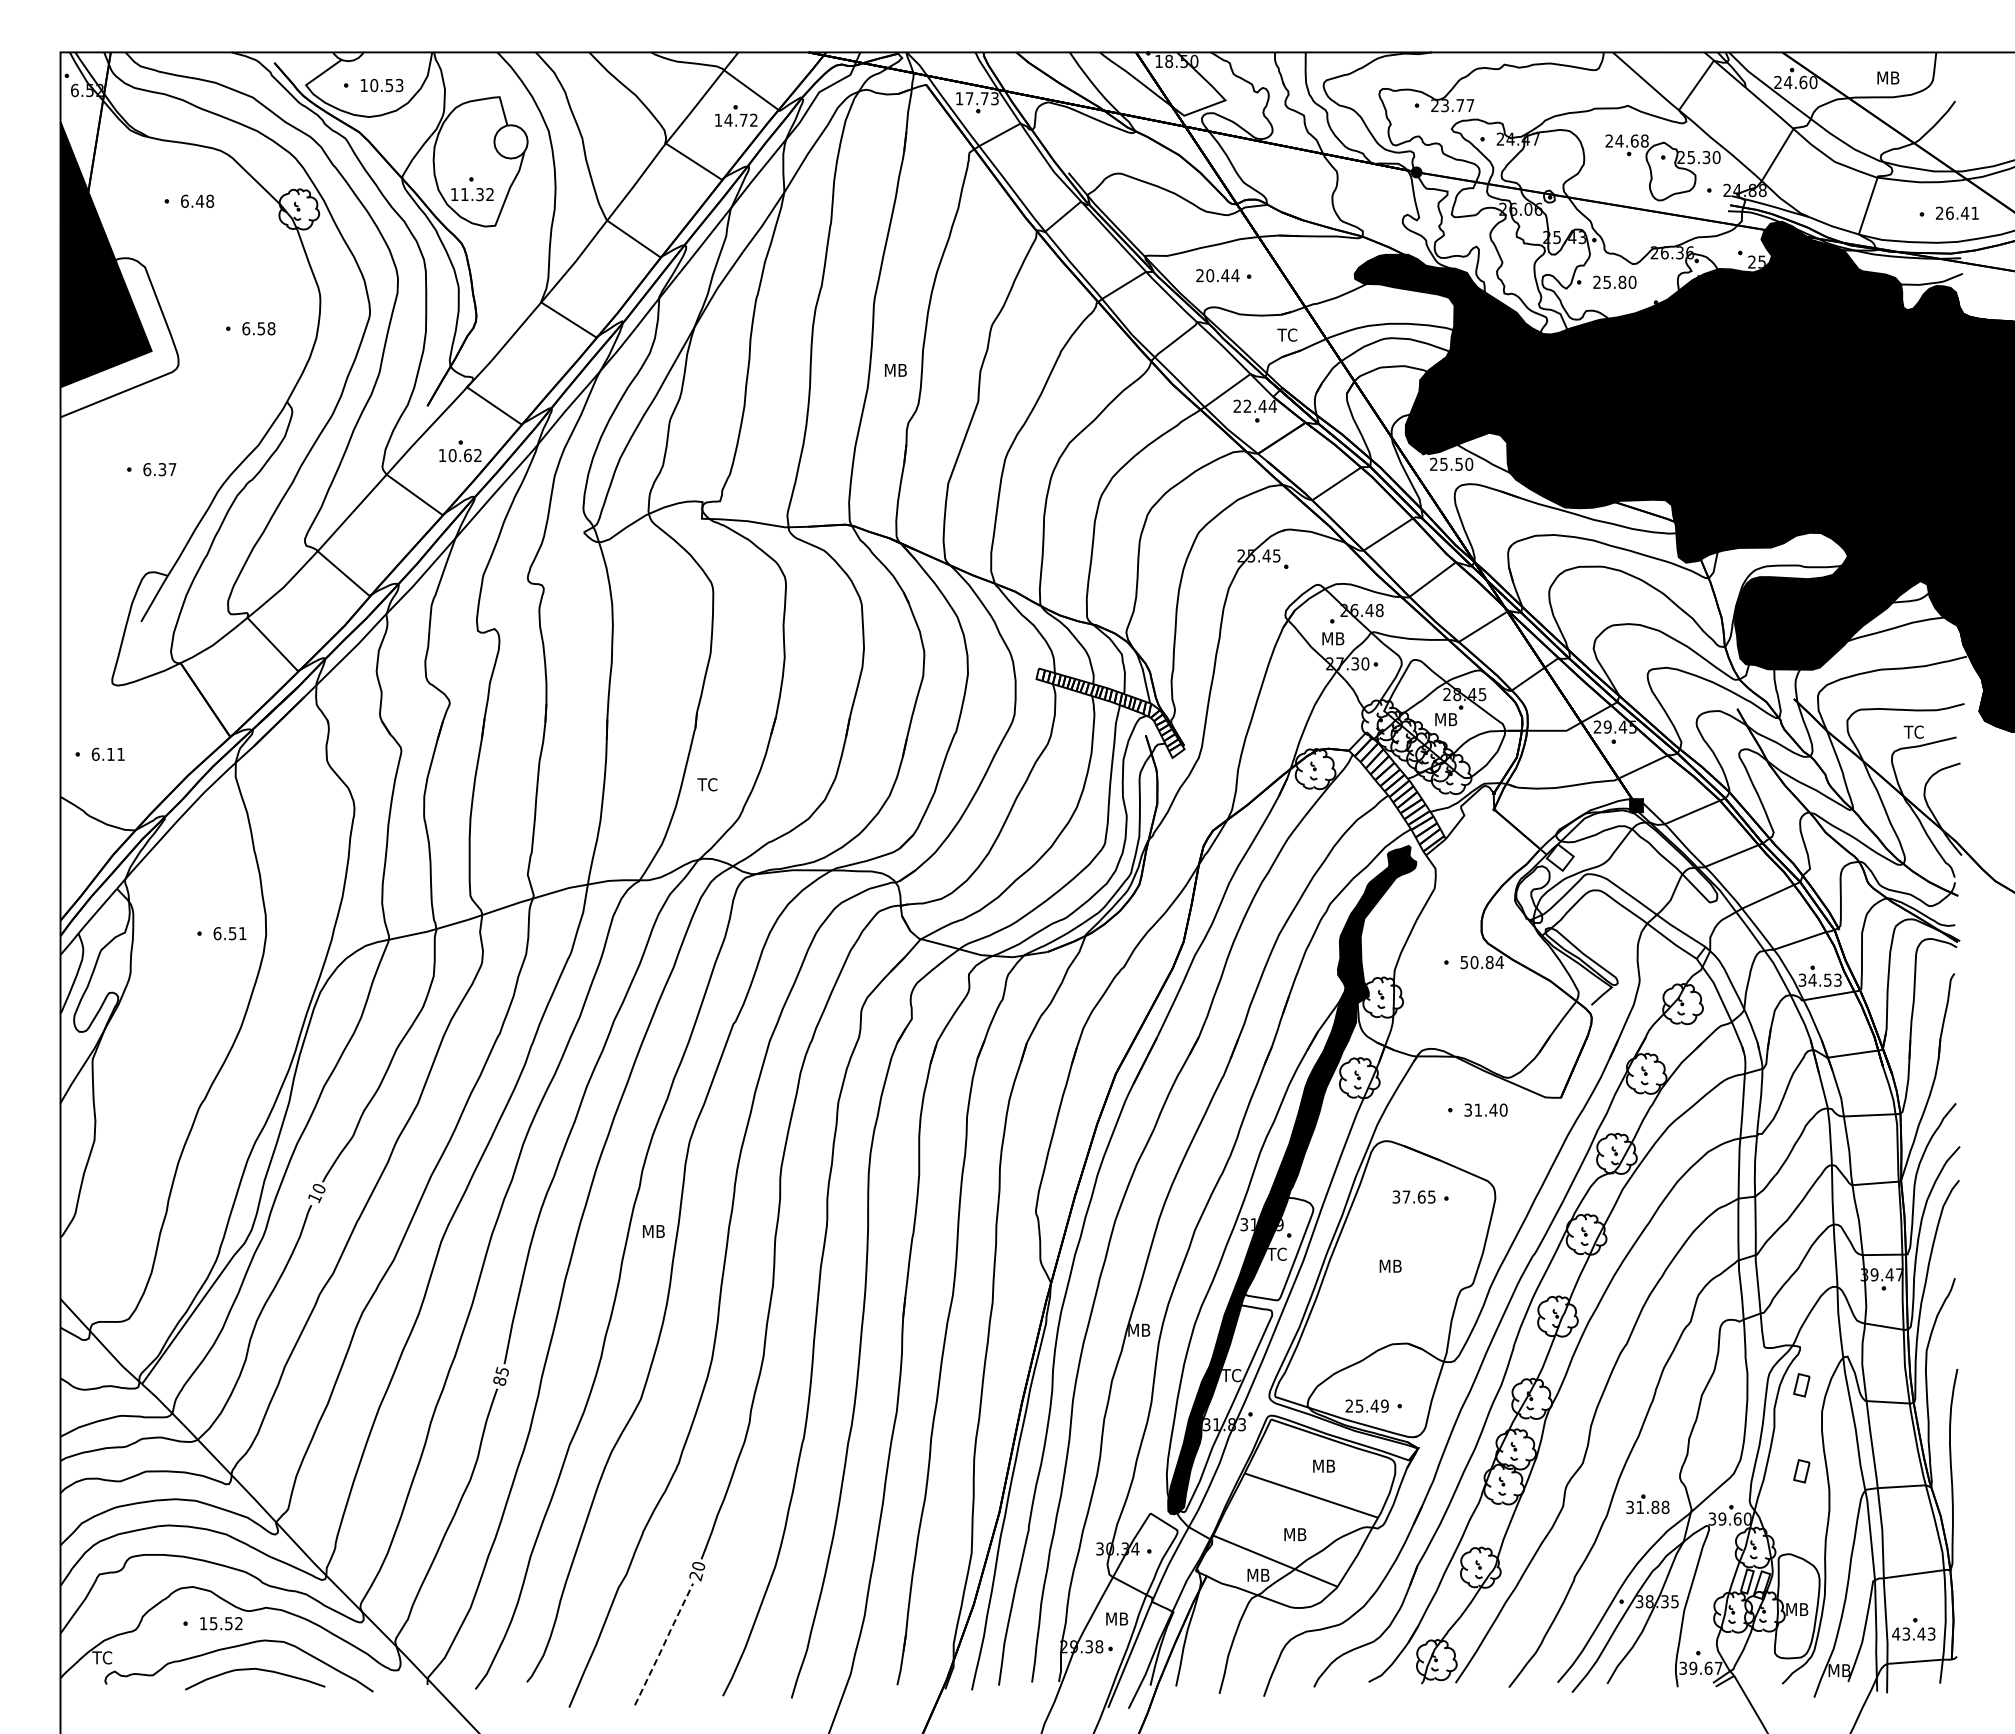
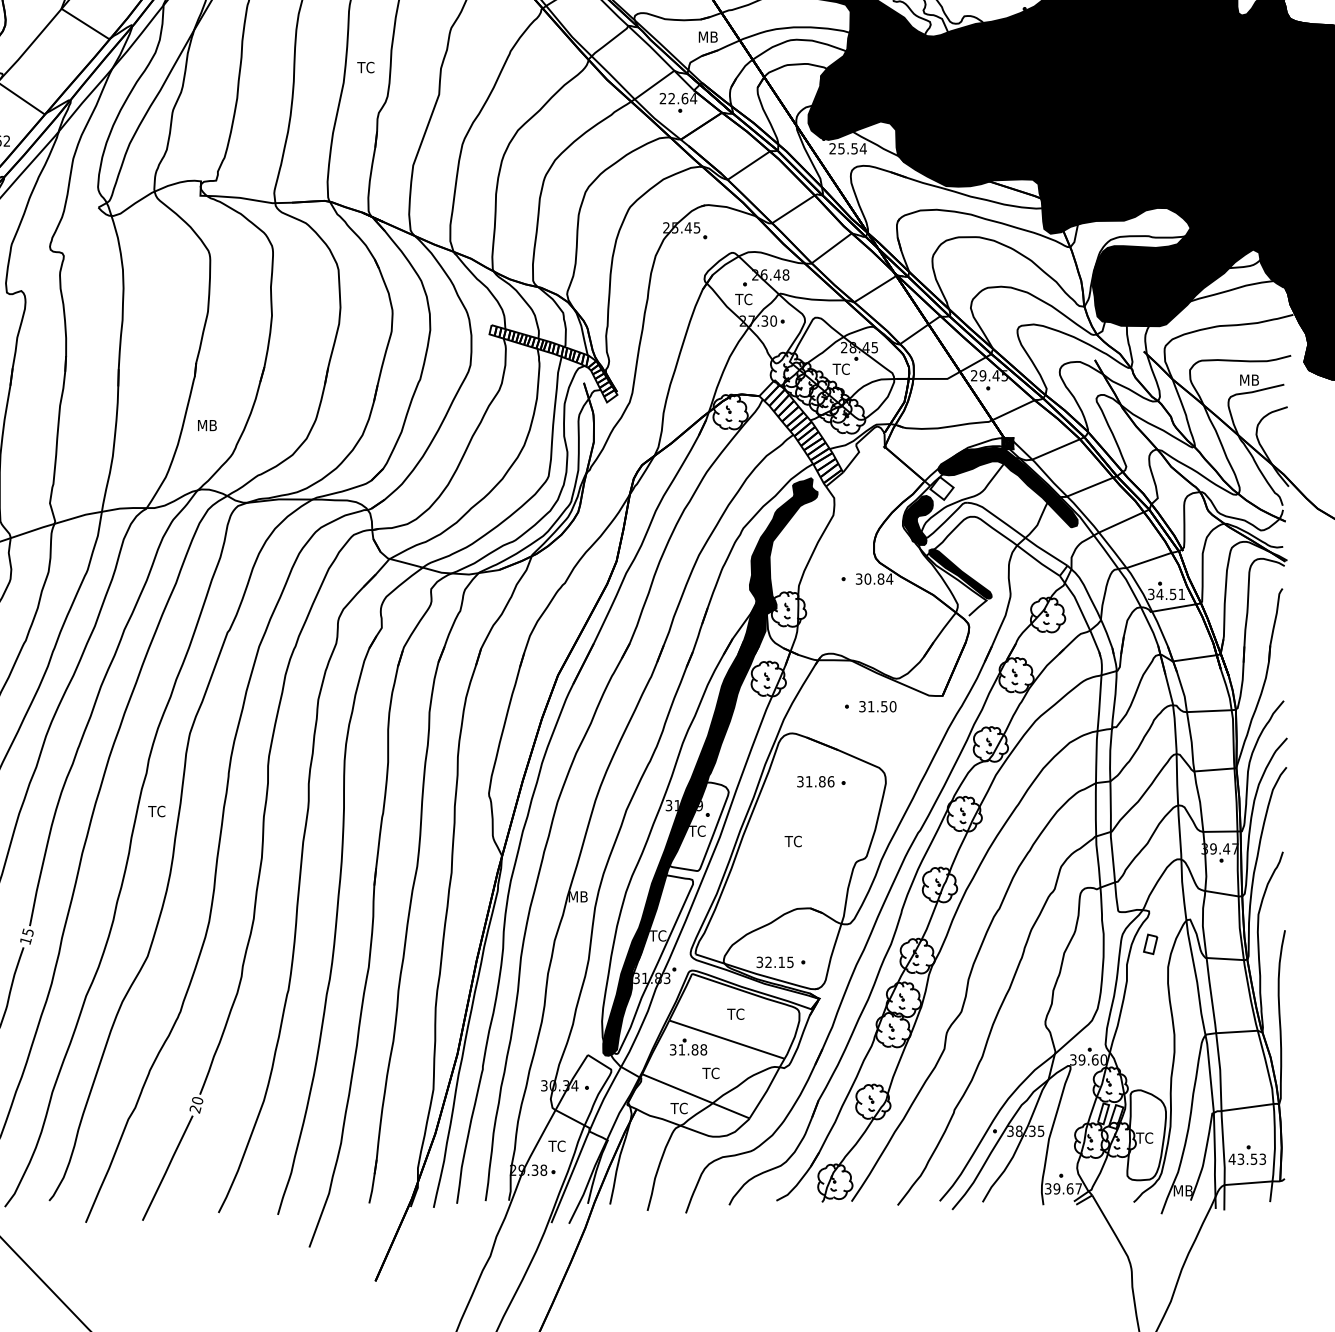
text: (1288, 334) -> (707, 36), TC -> MB
text: (894, 369) -> (366, 66), MB -> TC
text: (1262, 405) -> (684, 97), 22.44 -> 22.64
text: (1469, 463) -> (863, 148), 25.50 -> 25.54
text: (1332, 638) -> (745, 299), MB -> TC
text: (1445, 719) -> (842, 369), MB -> TC
text: (1915, 731) -> (1248, 379), TC -> MB
text: (708, 784) -> (206, 425), TC -> MB
fill: (1636, 856) -> (1007, 487), added
fill: (1532, 894) -> (917, 520), added
fill: (1581, 956) -> (960, 573), added
text: (1464, 961) -> (859, 578), 50.84 -> 30.84
text: (1837, 979) -> (1181, 593), 34.53 -> 34.51
text: (1493, 1109) -> (884, 706), 31.40 -> 31.50
text: (1418, 1196) -> (819, 781), 37.65 -> 31.86
text: (652, 1231) -> (157, 811), MB -> TC
text: (1389, 1265) -> (794, 840), MB -> TC
text: (499, 1380) -> (25, 940), 85 -> 15
text: (1366, 1405) -> (774, 961), 25.49 -> 32.15
text: (1322, 1465) -> (736, 1013), MB -> TC
part: (1801, 1471) -> (1150, 1018), removed
part: (1647, 1504) -> (688, 1047), moved
text: (1294, 1534) -> (712, 1073), MB -> TC
text: (1257, 1574) -> (680, 1107), MB -> TC
text: (1796, 1609) -> (1146, 1138), MB -> TC
text: (1116, 1618) -> (558, 1145), MB -> TC
text: (1921, 1633) -> (1254, 1158), 43.43 -> 43.53
line: (664, 1644) -> (168, 1168), dashed -> solid

